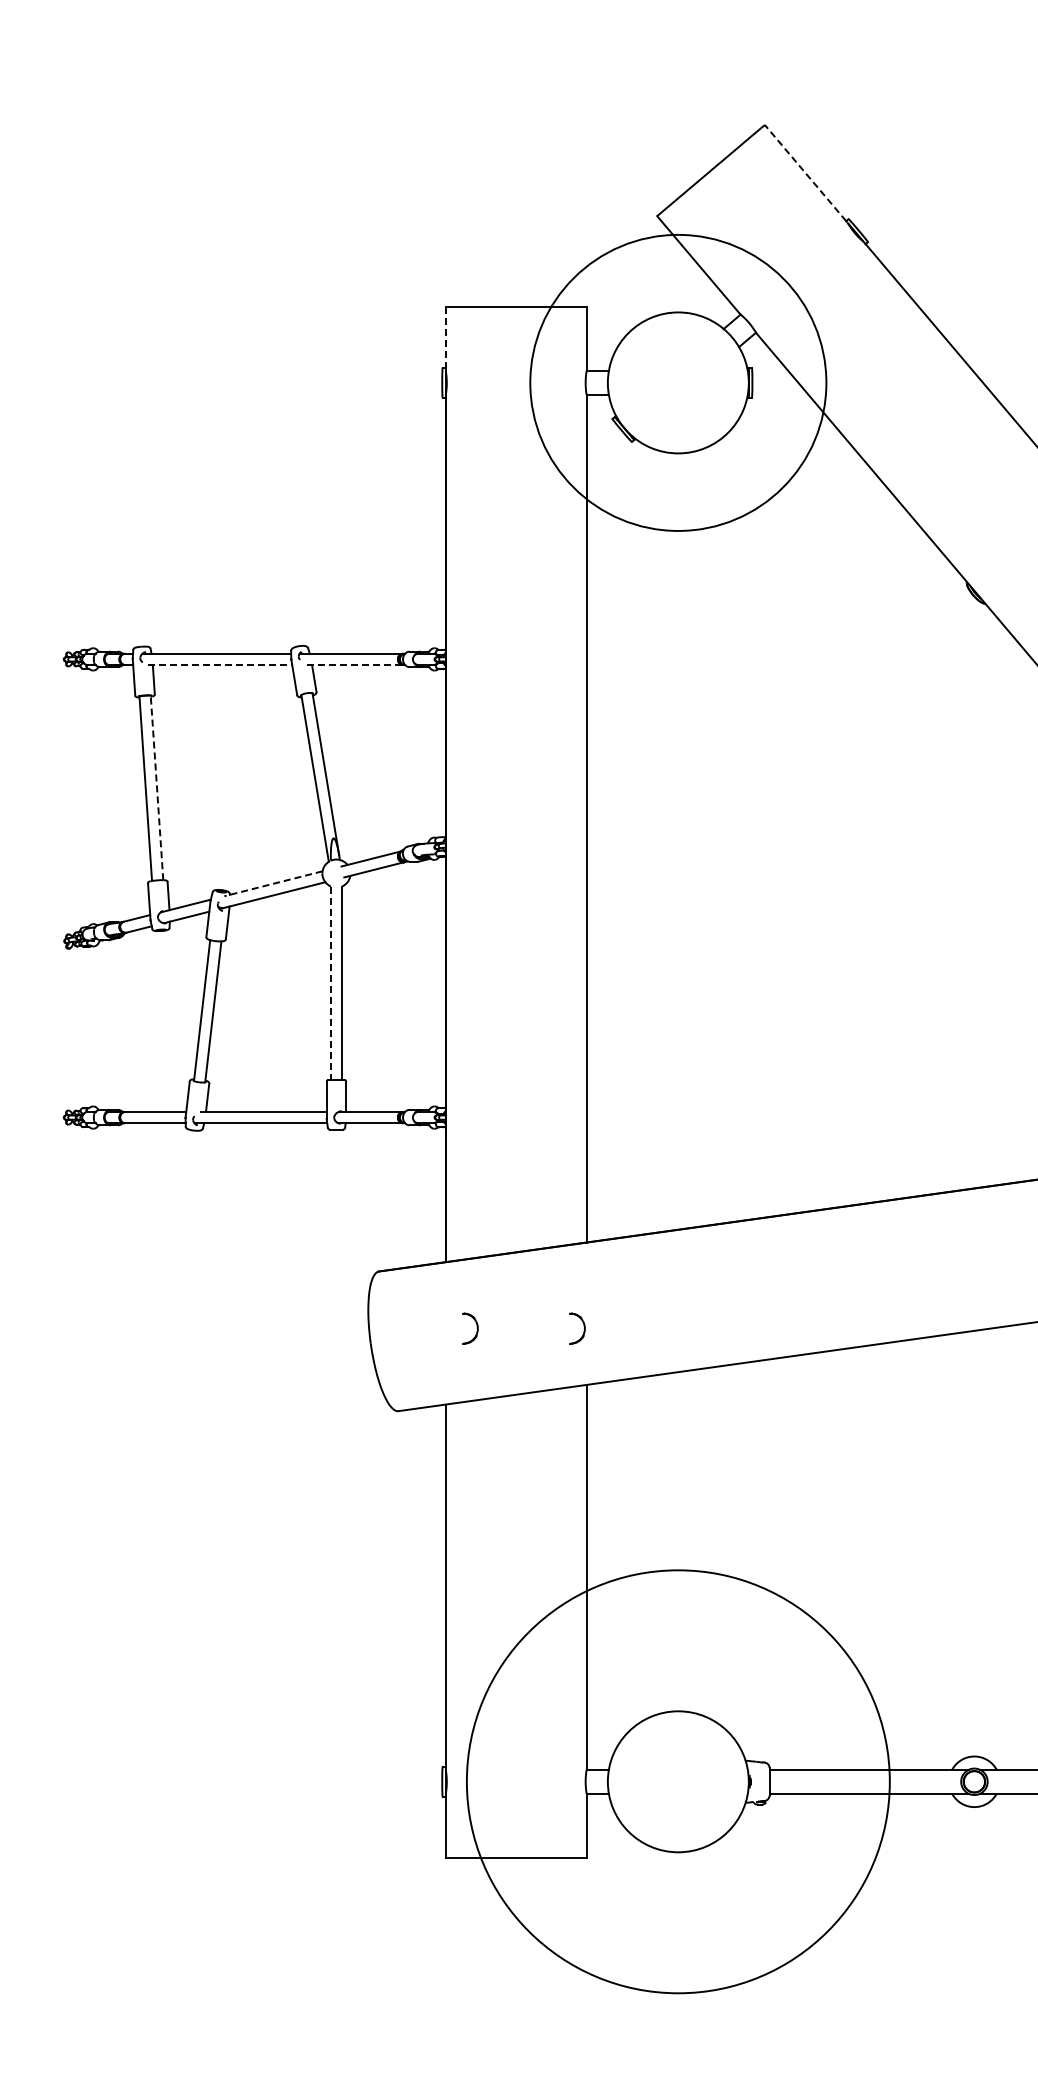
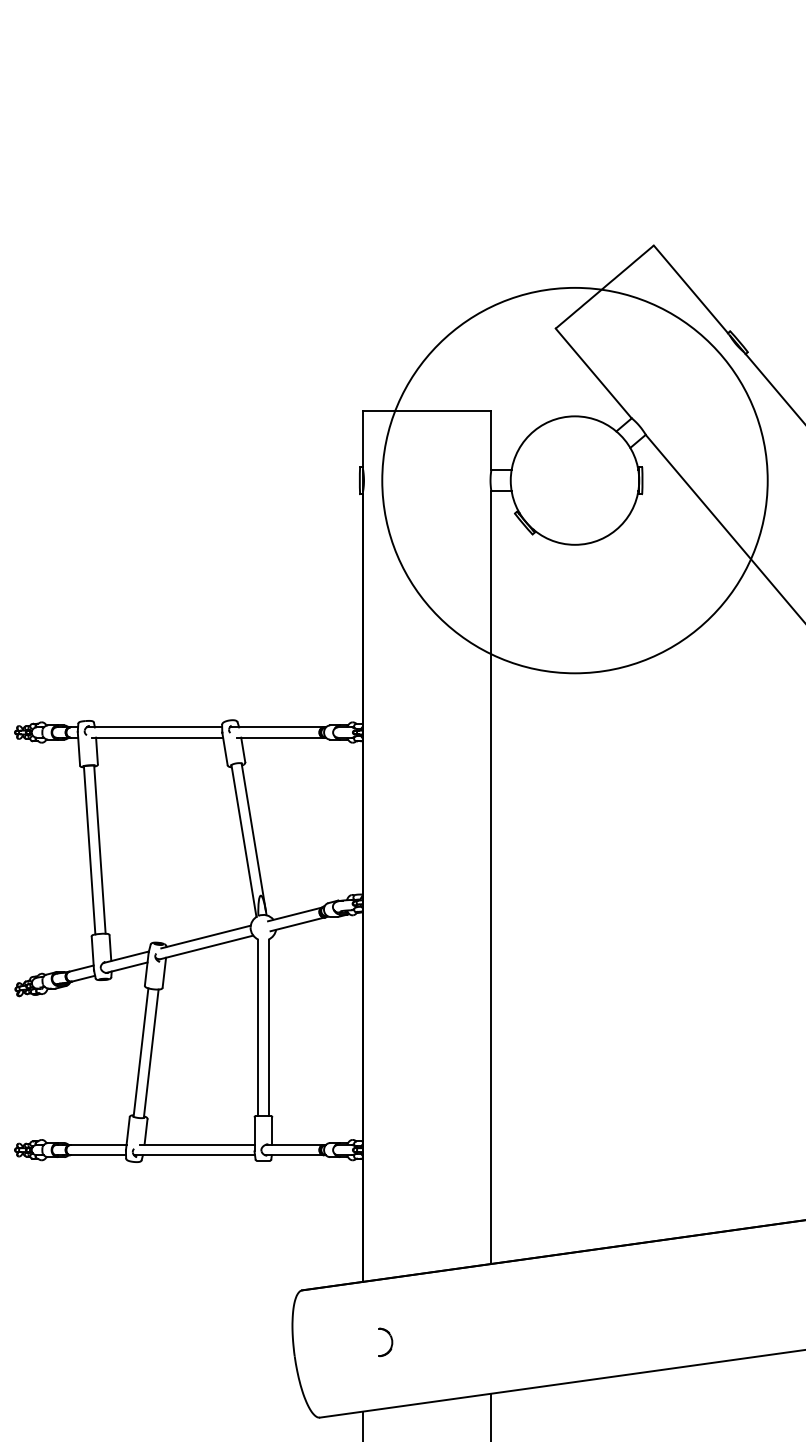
line: (805, 173) -> (690, 289), dashed -> solid
line: (445, 337) -> (362, 439), dashed -> solid
circle: (677, 382) -> (574, 480), size x1.43
line: (220, 665) -> (157, 738), dashed -> solid
line: (355, 665) -> (280, 738), dashed -> solid
line: (156, 787) -> (99, 849), dashed -> solid
line: (273, 883) -> (206, 936), dashed -> solid
line: (330, 983) -> (258, 1027), dashed -> solid
part: (583, 1326) -> (488, 1340), removed

